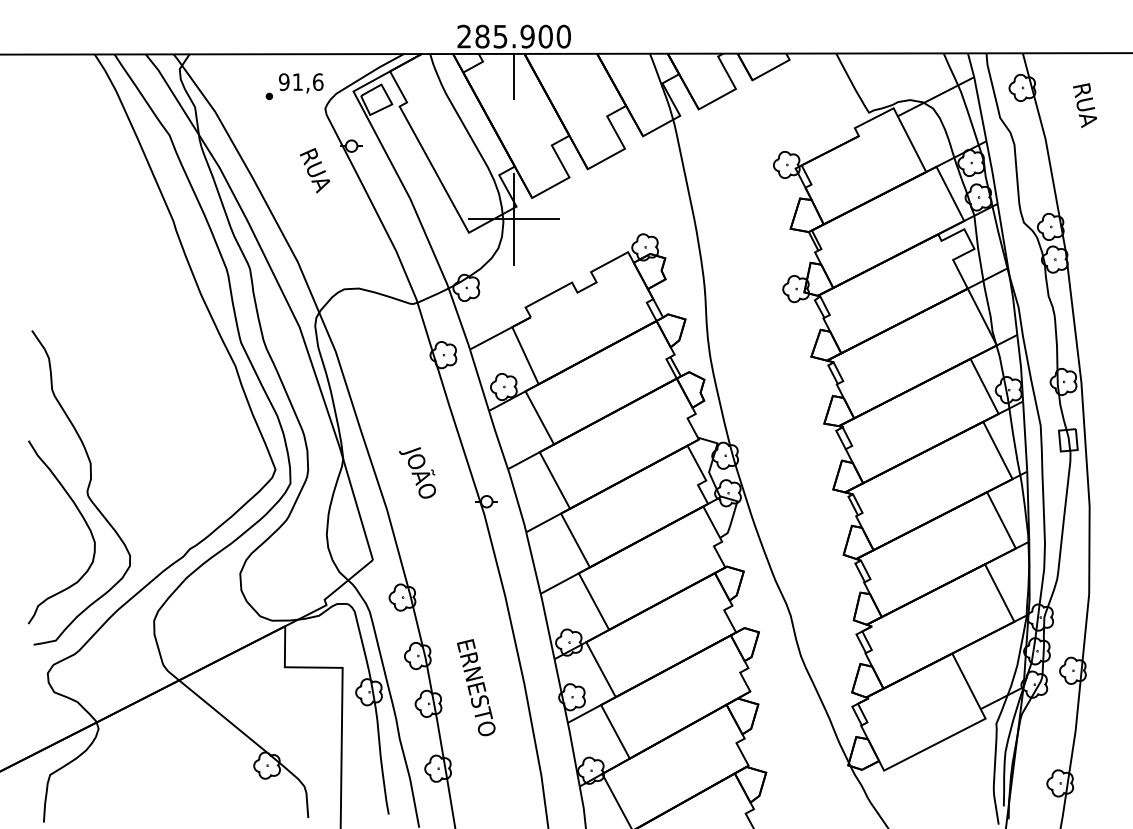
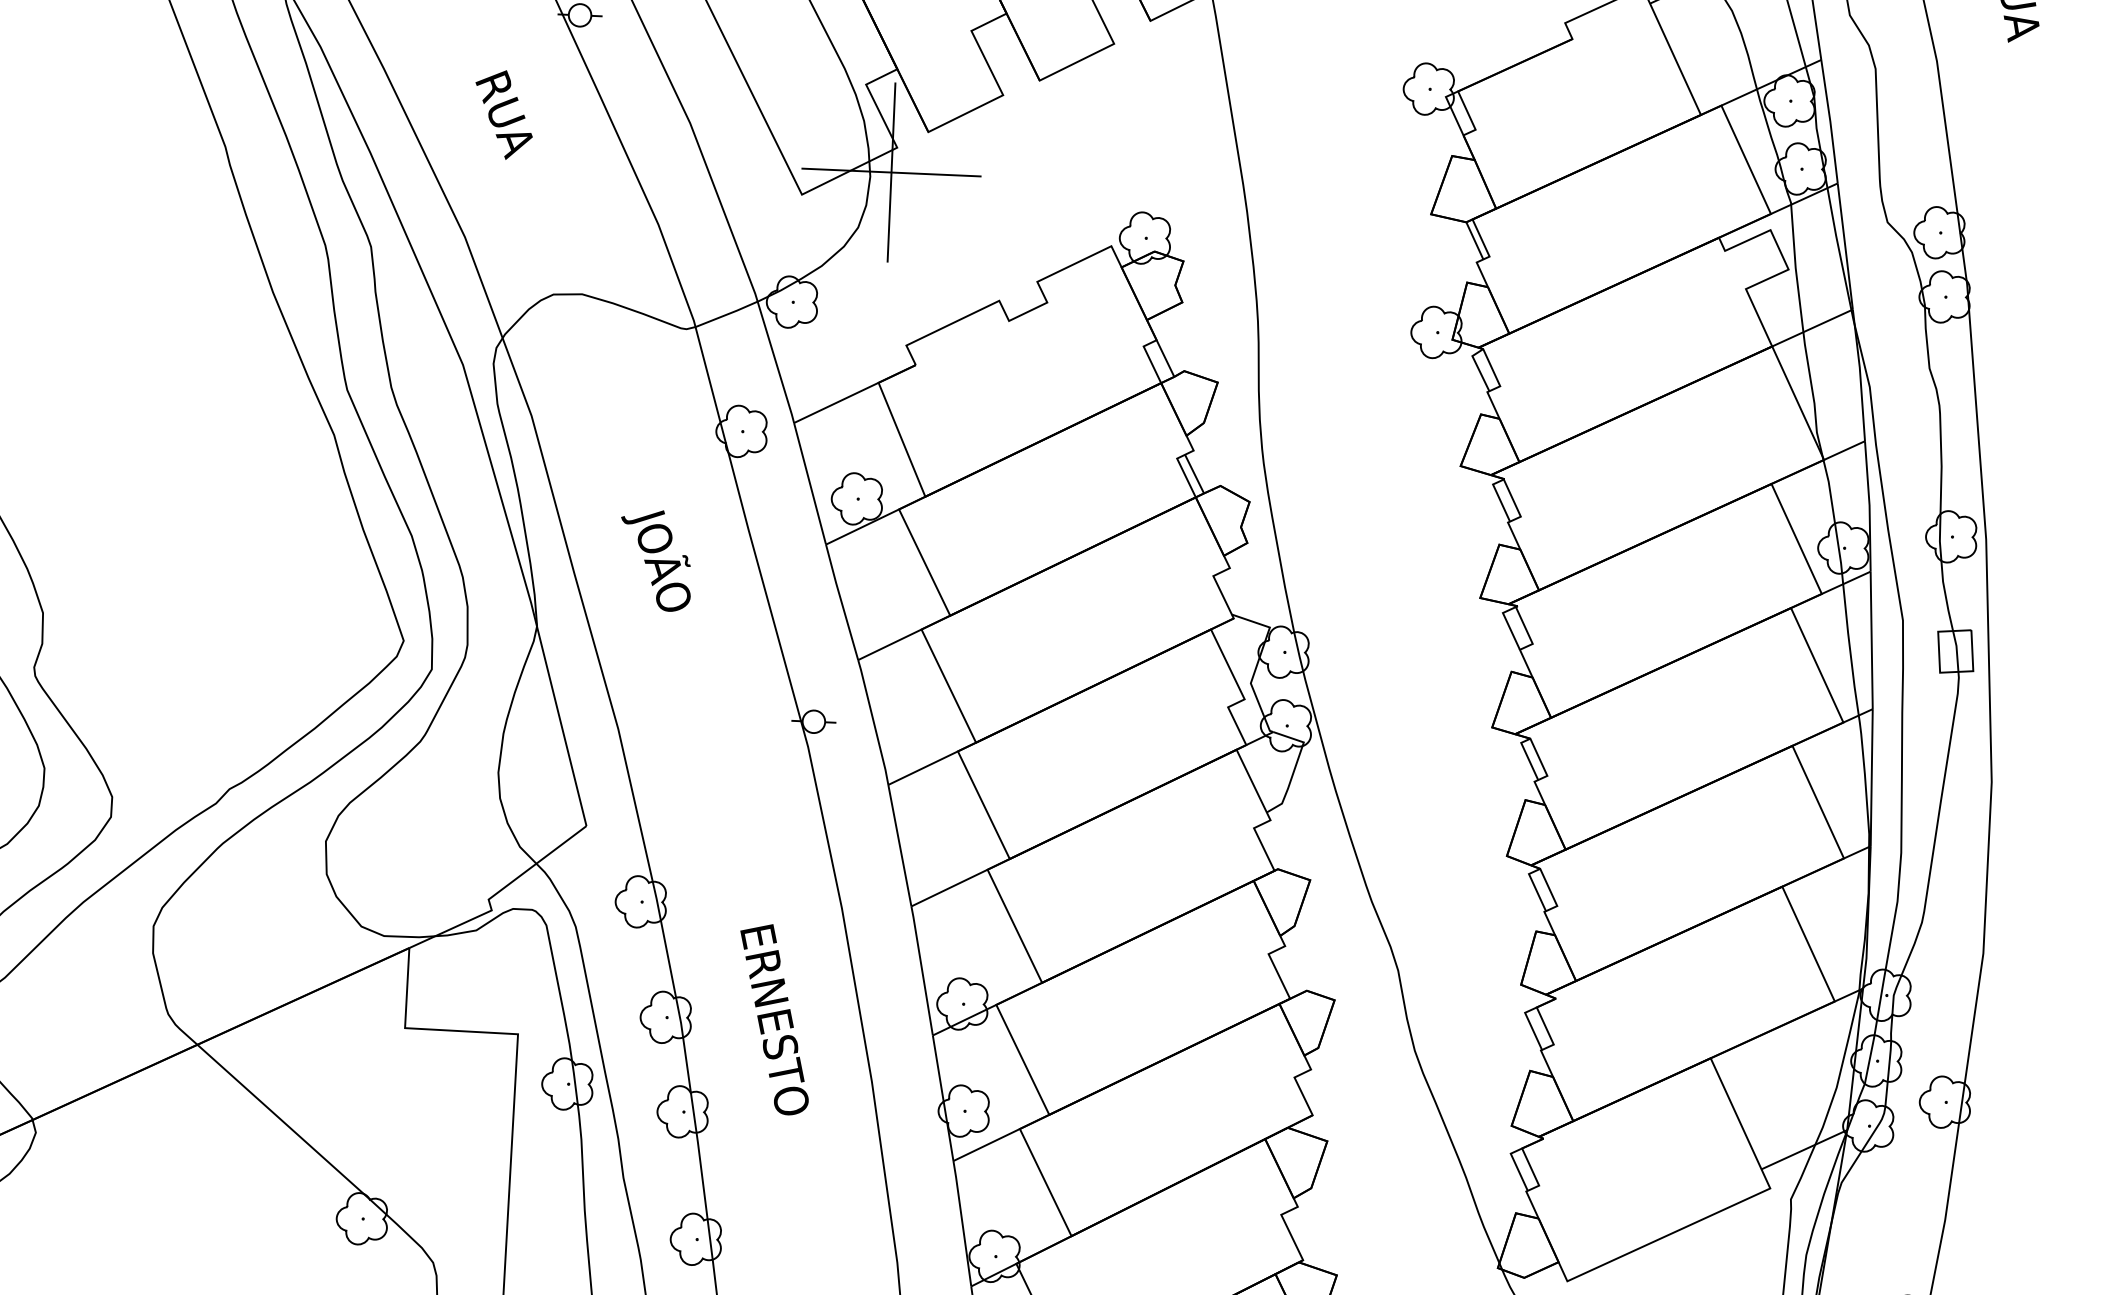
text: (315, 170) -> (504, 114), moved
text: (417, 472) -> (655, 559), moved
text: (476, 687) -> (774, 1019), moved

